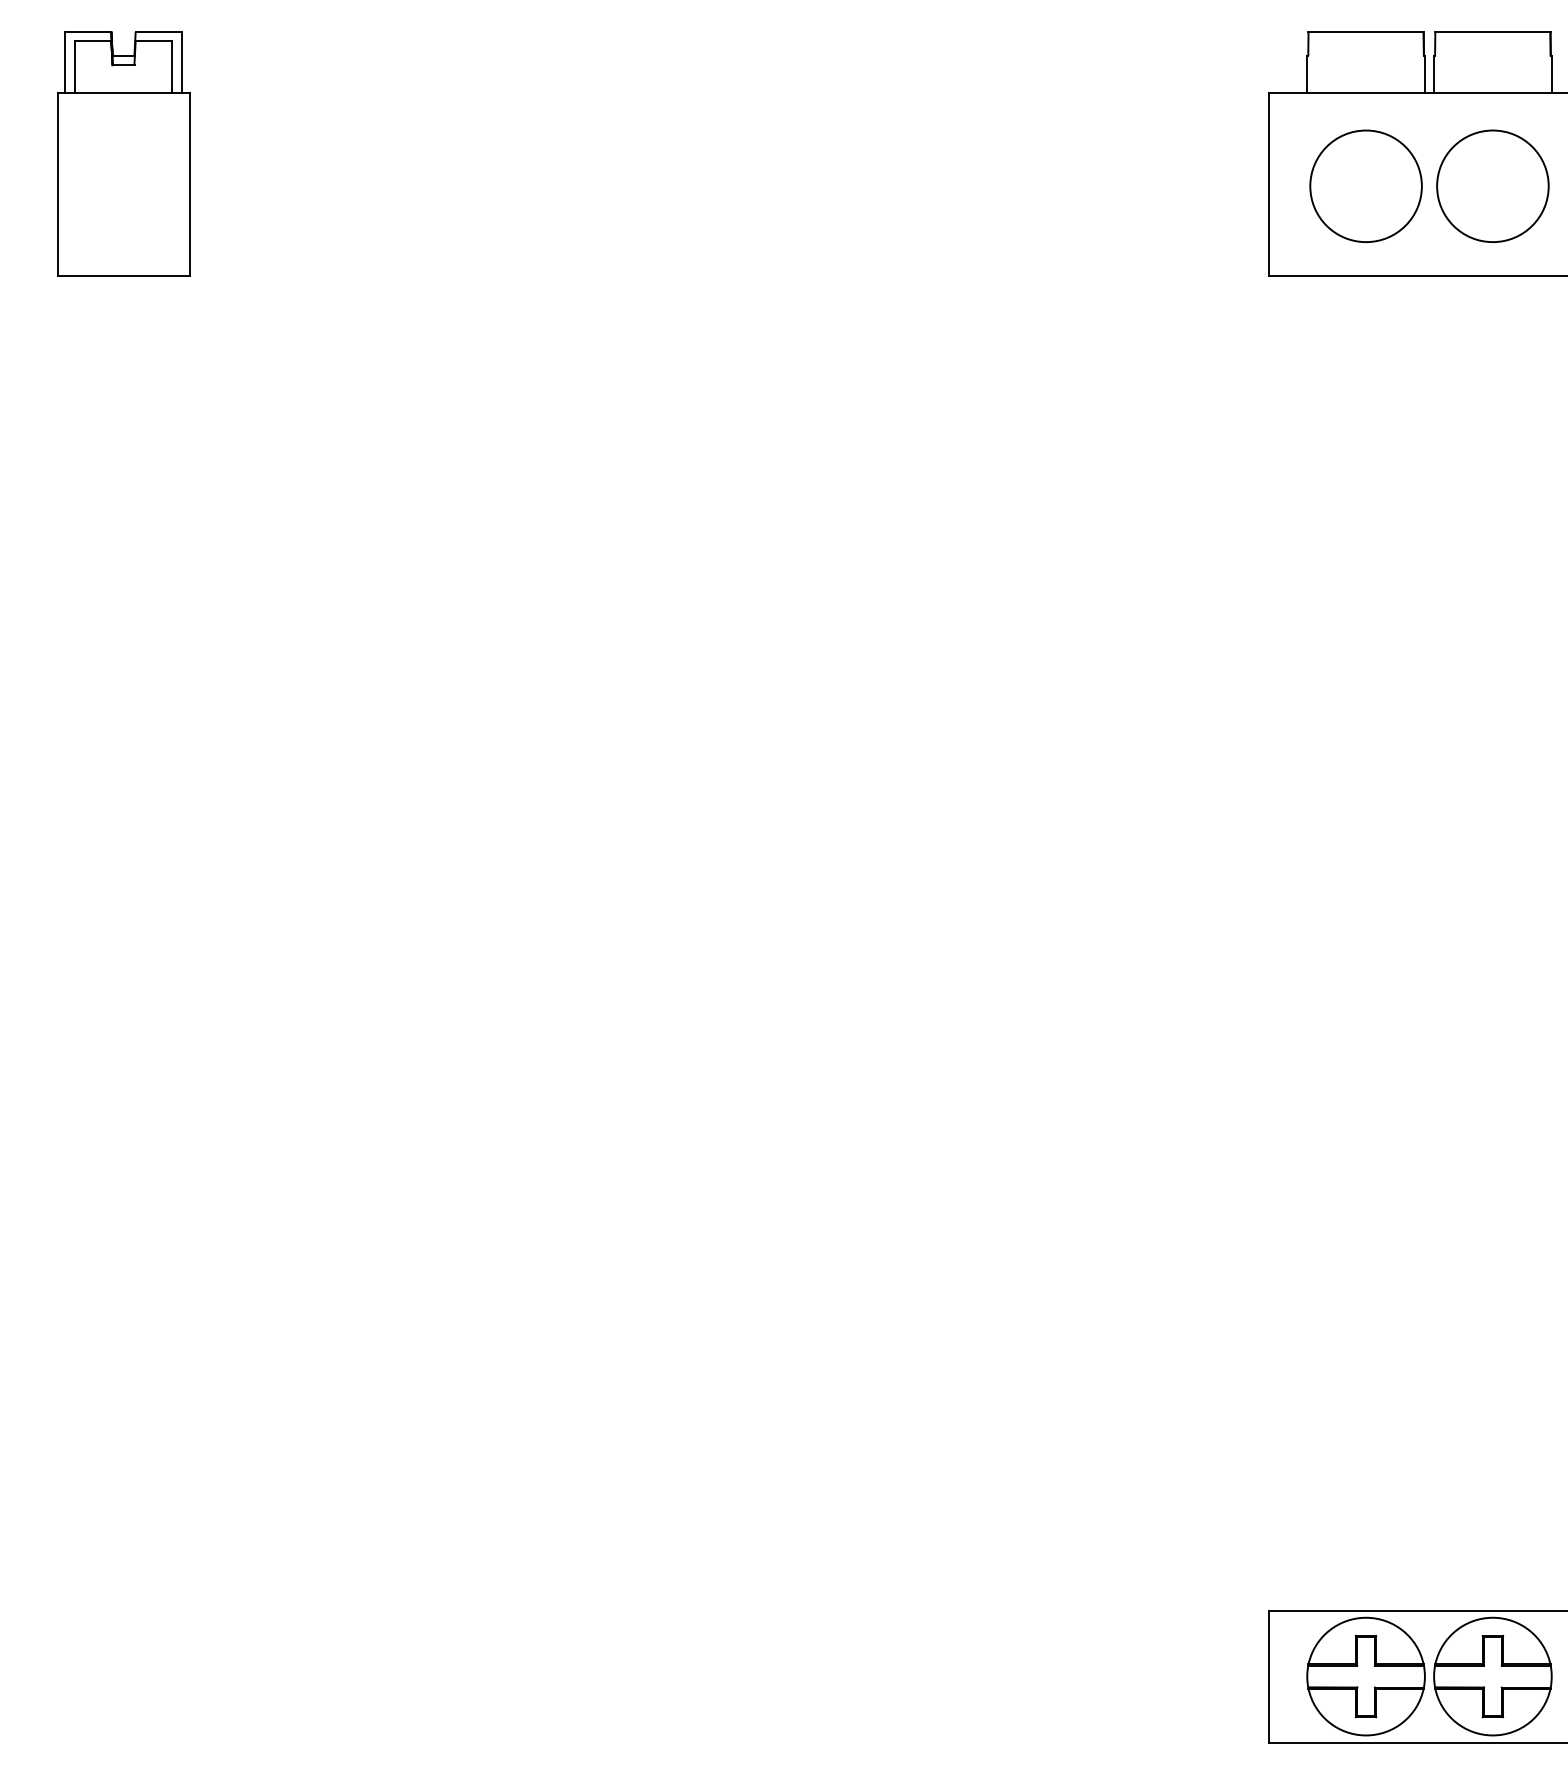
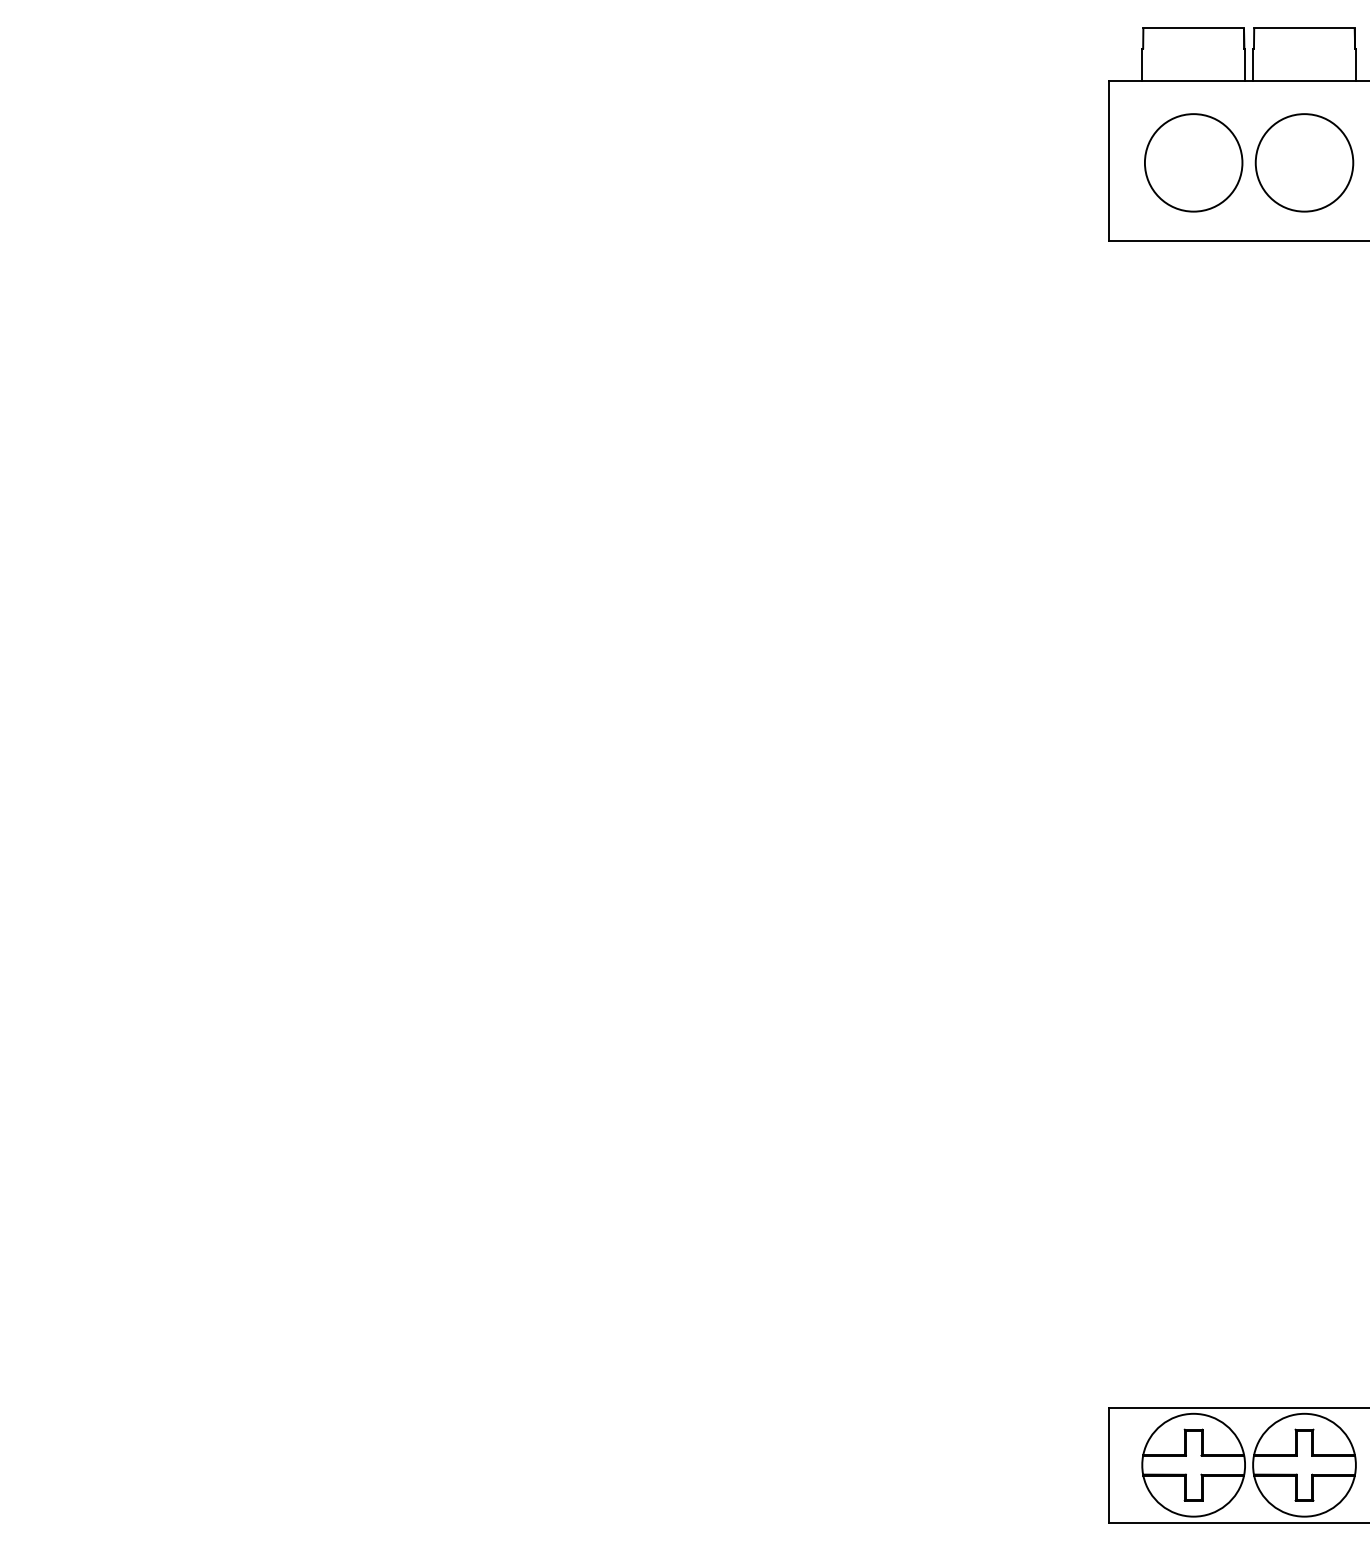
part: (123, 153) -> (107, 134), removed

